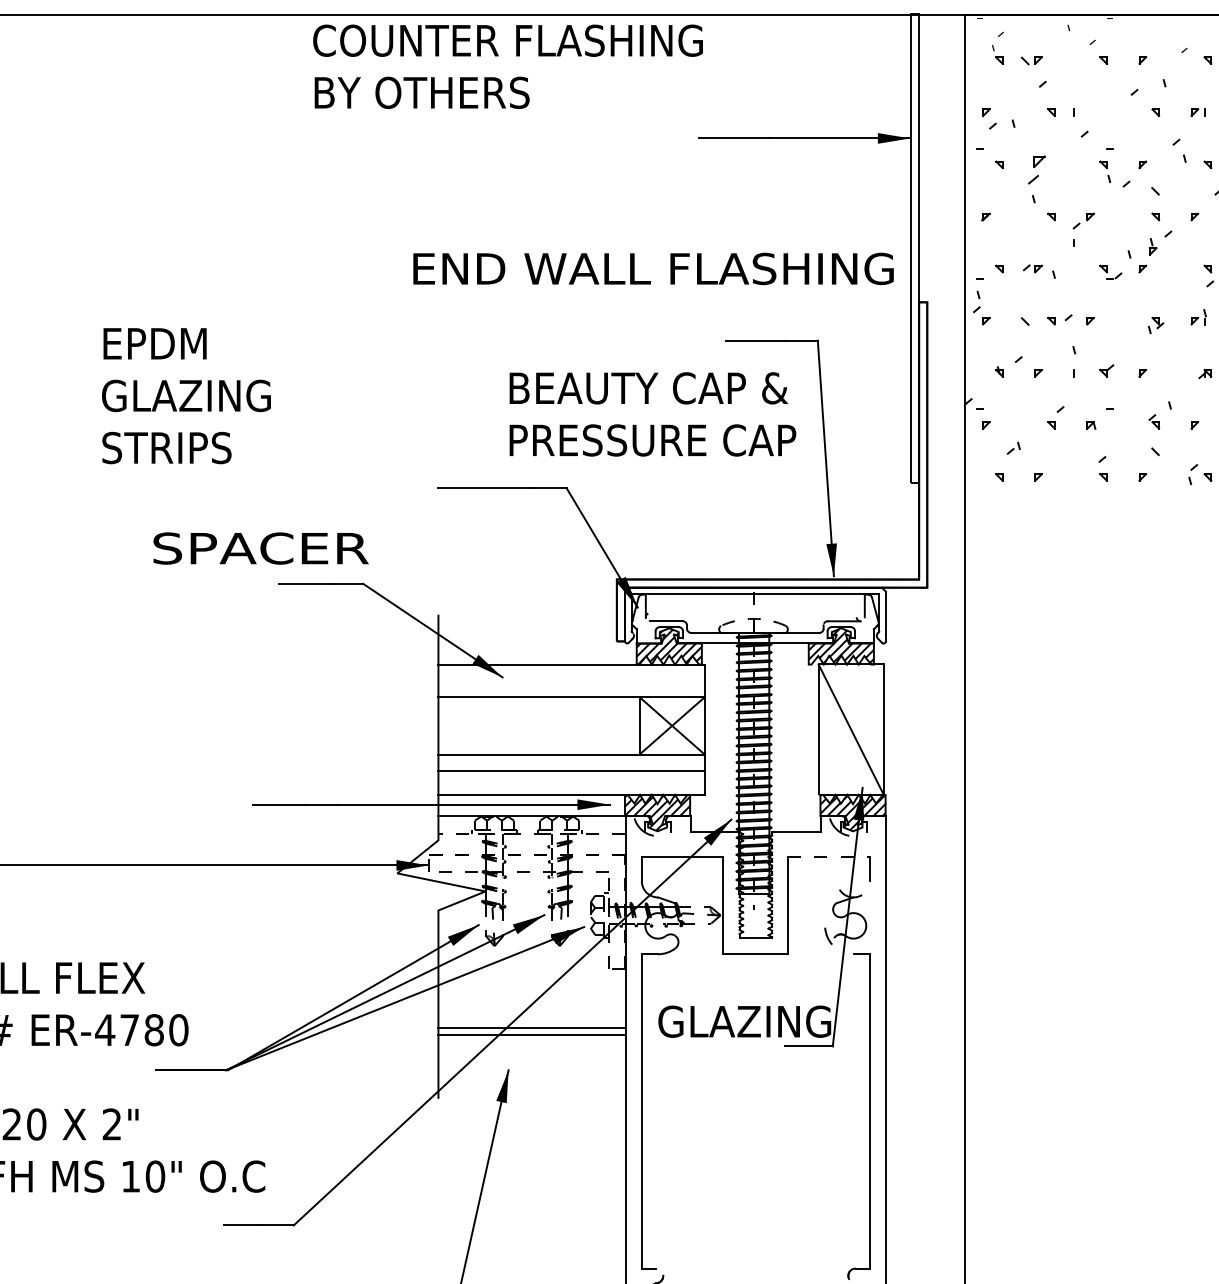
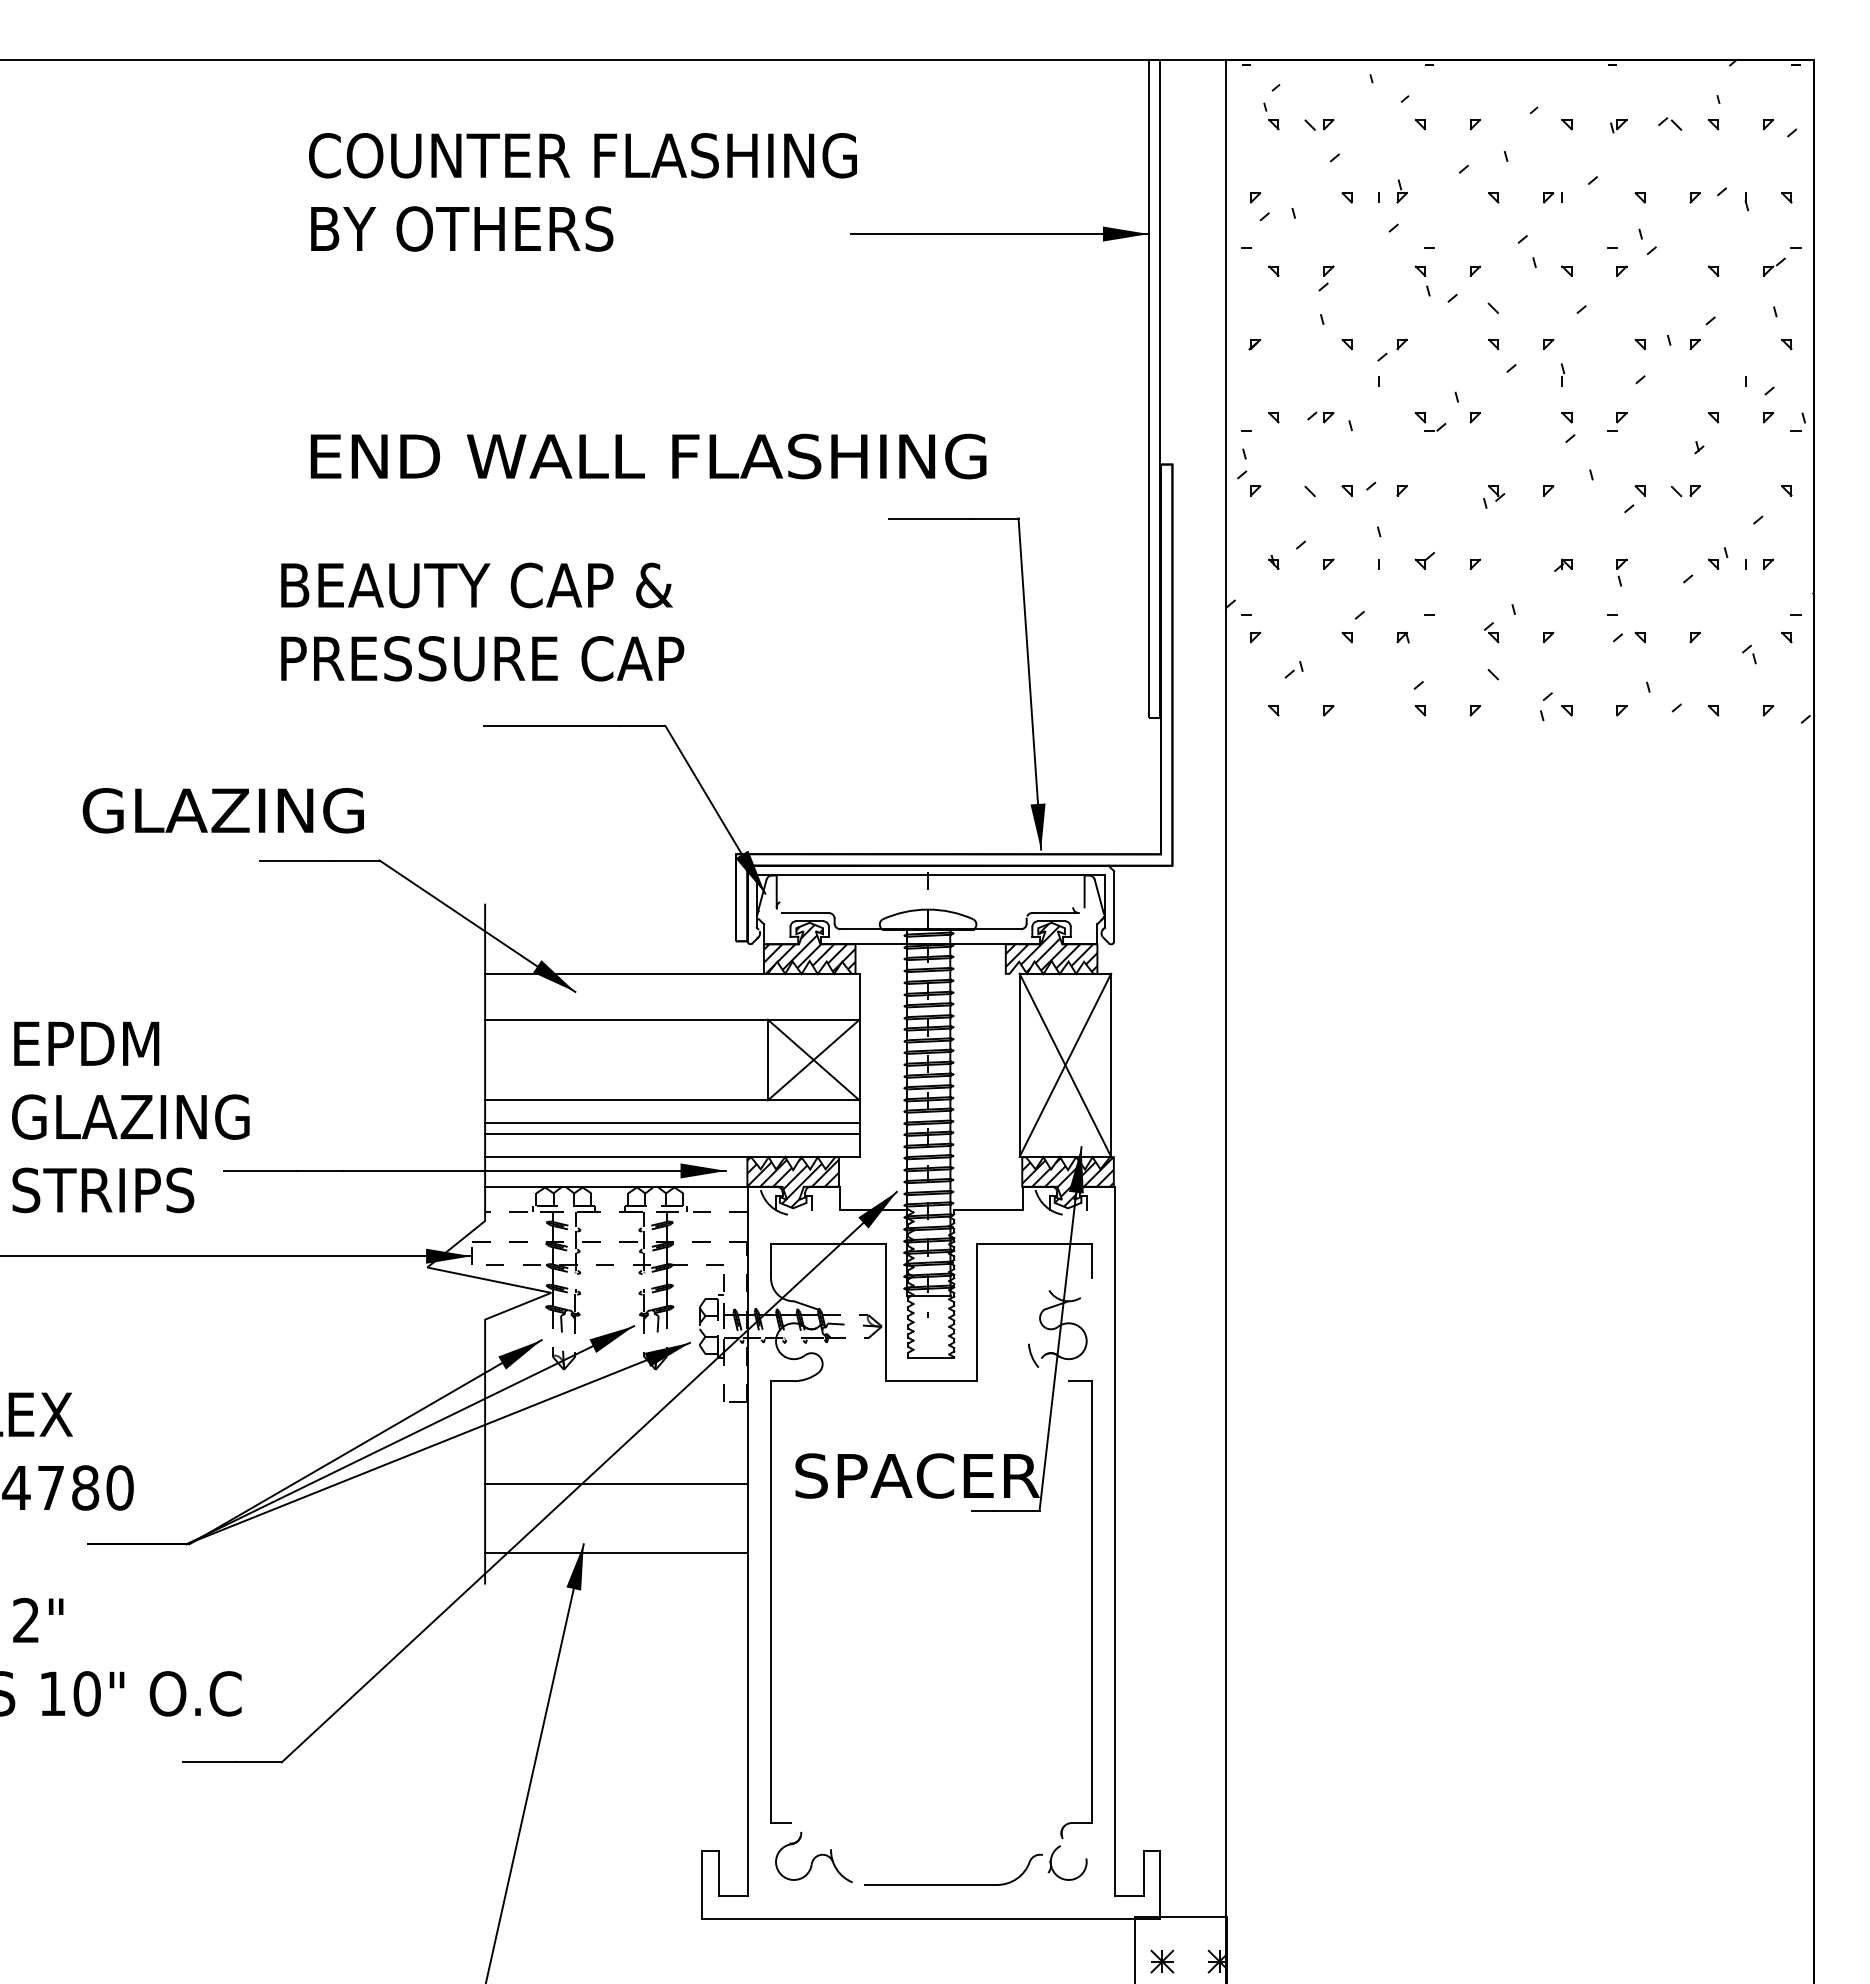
text: (507, 66) -> (582, 192), moved
part: (1036, 170) -> (1326, 278), size x0.62
part: (1152, 246) -> (1401, 191), moved
text: (653, 268) -> (648, 456), moved
part: (1204, 317) -> (1562, 374), moved
text: (186, 396) -> (130, 1117), moved
text: (652, 413) -> (482, 621), moved
text: (260, 548) -> (234, 810), SPACER -> GLAZING
arc: (753, 618) -> (928, 909), dashed -> solid
line: (851, 729) -> (1065, 1064), added
line: (571, 778) -> (672, 1134), added
line: (829, 856) -> (1034, 1243), dashed -> solid
text: (745, 1021) -> (916, 1475), GLAZING -> SPACER
line: (531, 1034) -> (616, 1553), moved

